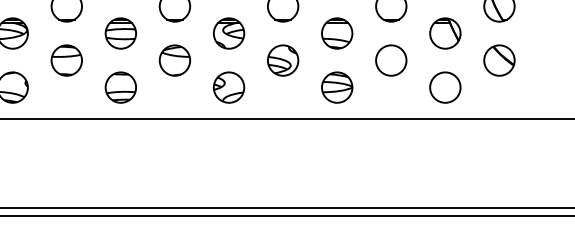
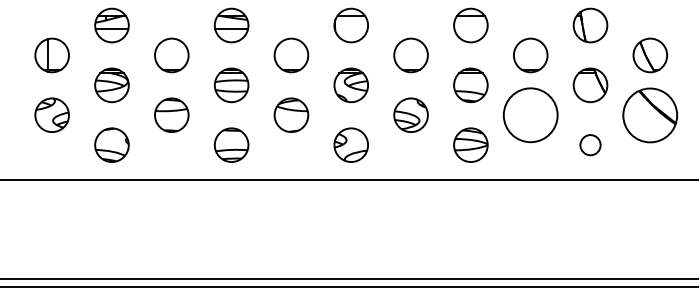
part: (499, 59) -> (650, 114), size x1.6
circle: (391, 60) -> (530, 115), size x1.6
circle: (445, 87) -> (590, 145), size x0.6

